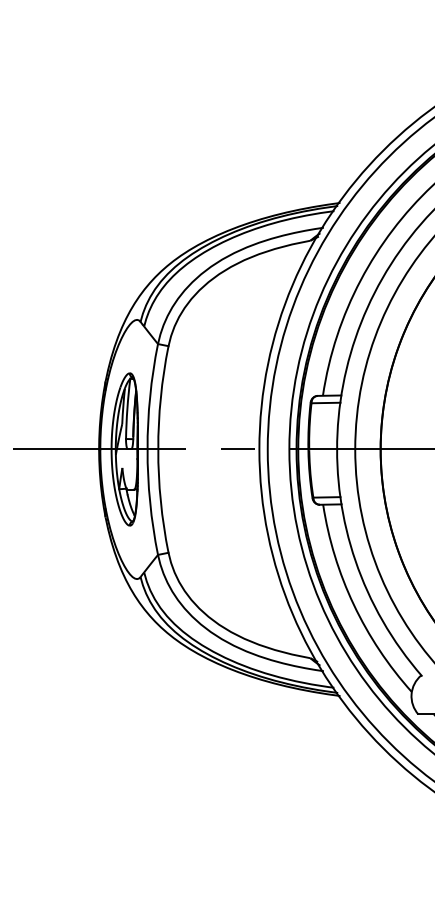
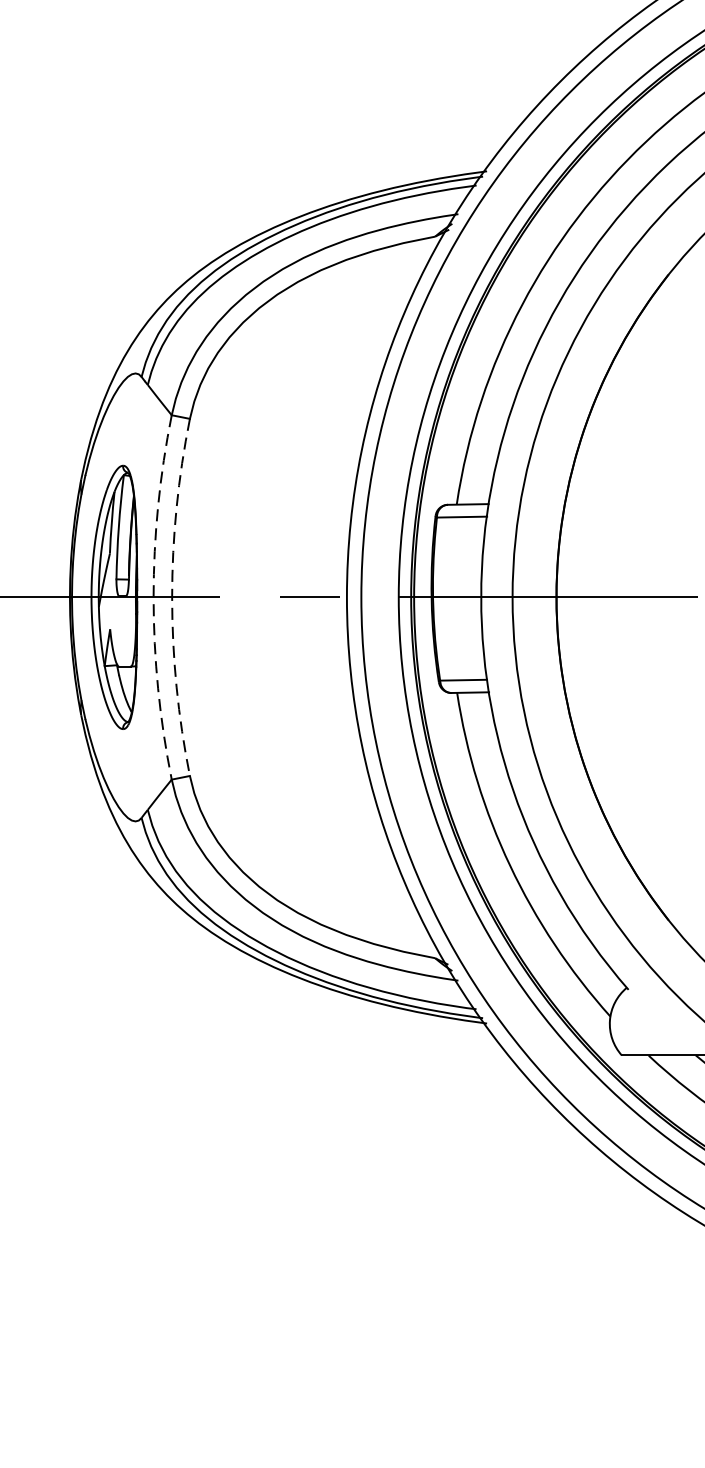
arc: (147, 449) -> (153, 597), solid -> dashed
arc: (158, 449) -> (172, 597), solid -> dashed

